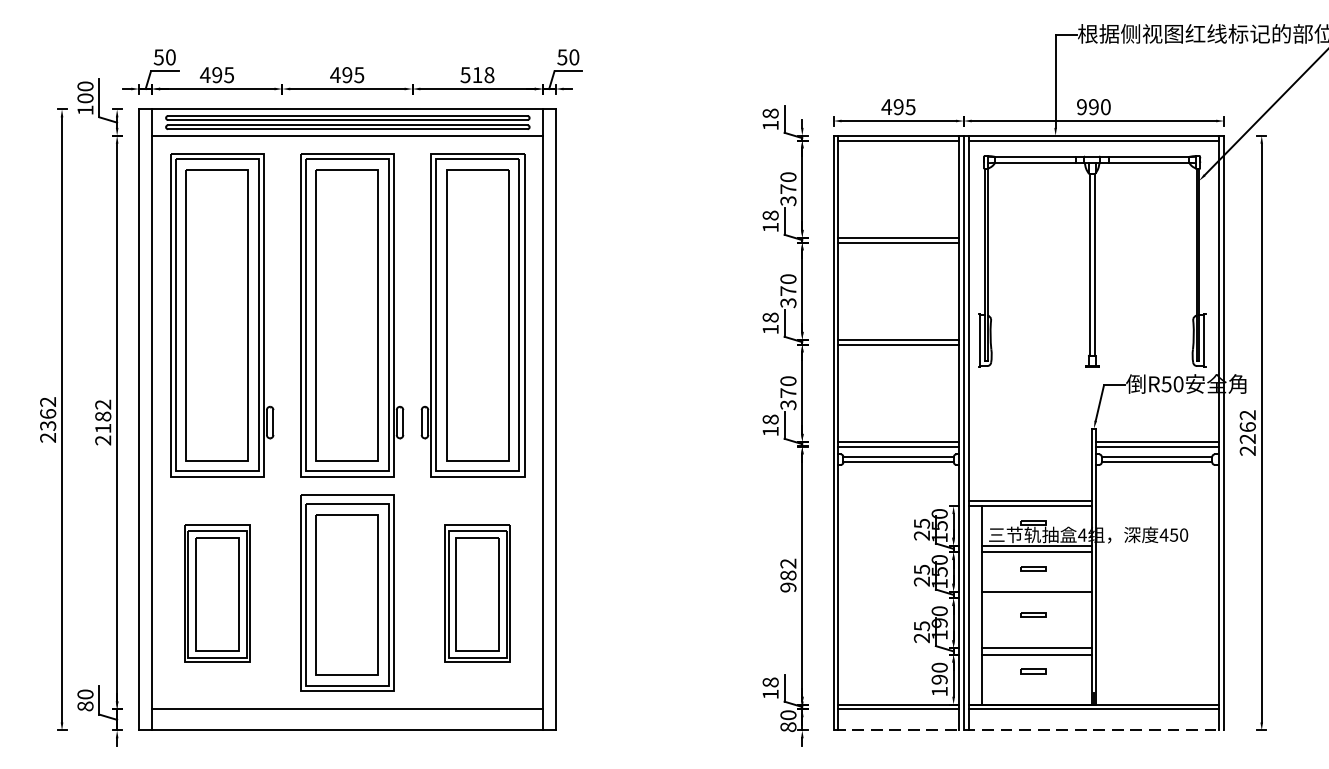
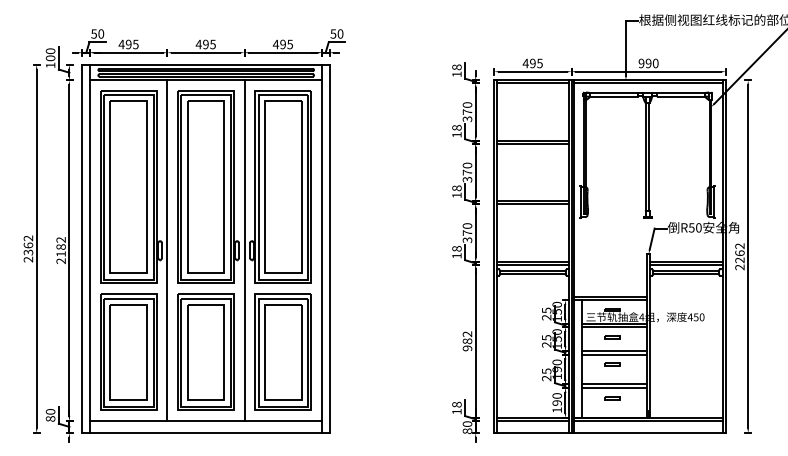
text: (476, 75) -> (282, 44), 518 -> 495
line: (282, 422) -> (167, 250), added
line: (412, 422) -> (244, 250), added
part: (216, 592) -> (128, 351), size x1.43
part: (476, 592) -> (282, 351), size x1.43
line: (1036, 597) -> (614, 354), added
line: (1029, 731) -> (610, 433), dashed -> solid

